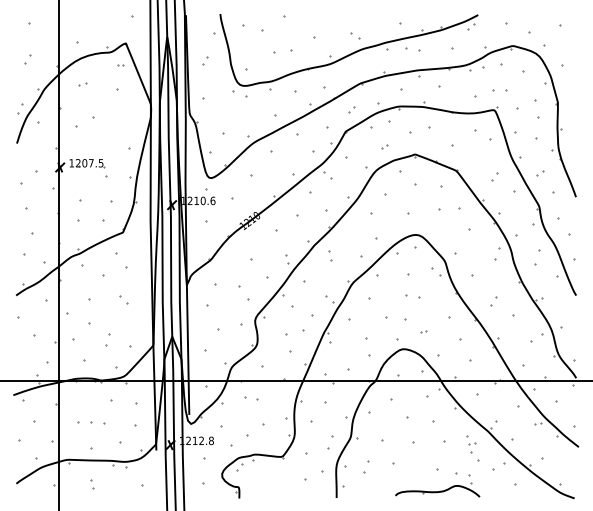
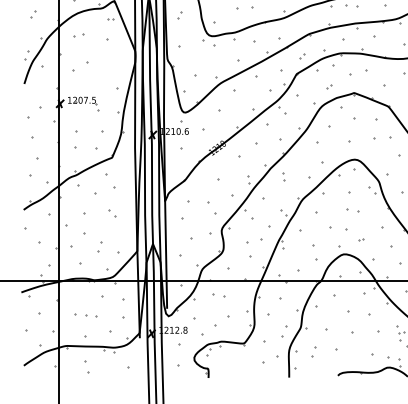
part: (82, 84) -> (78, 35), size x1.6
part: (92, 484) -> (86, 366), size x1.6

